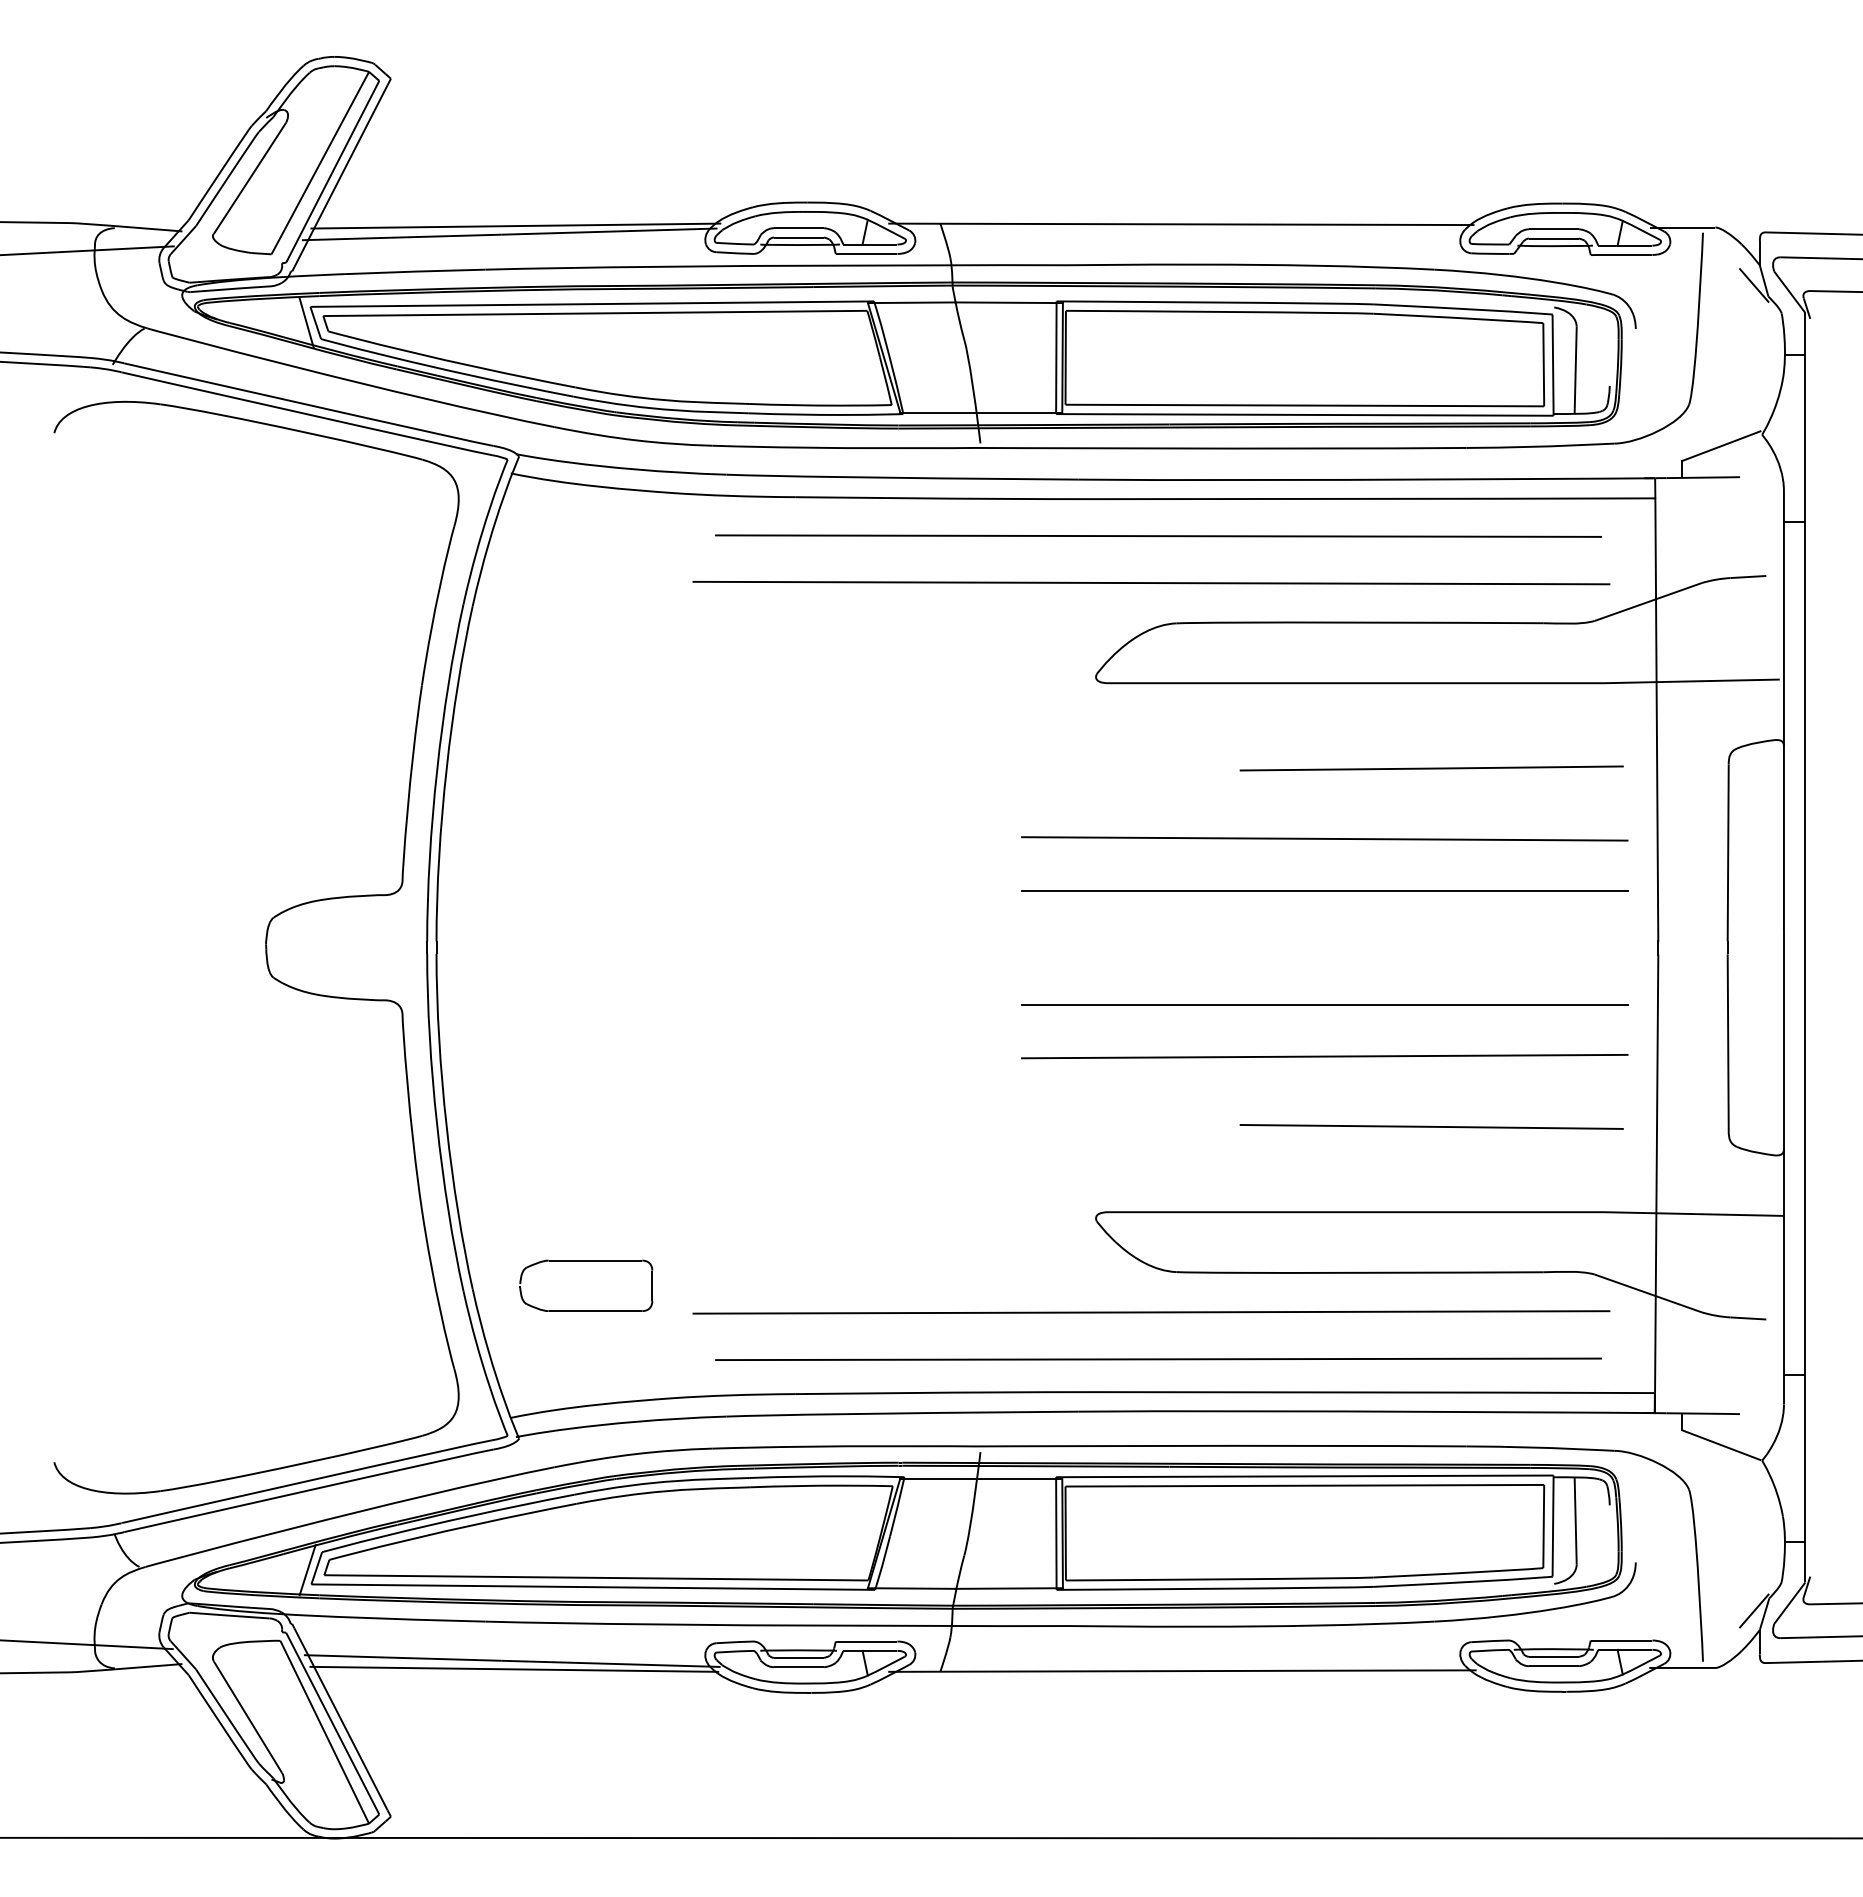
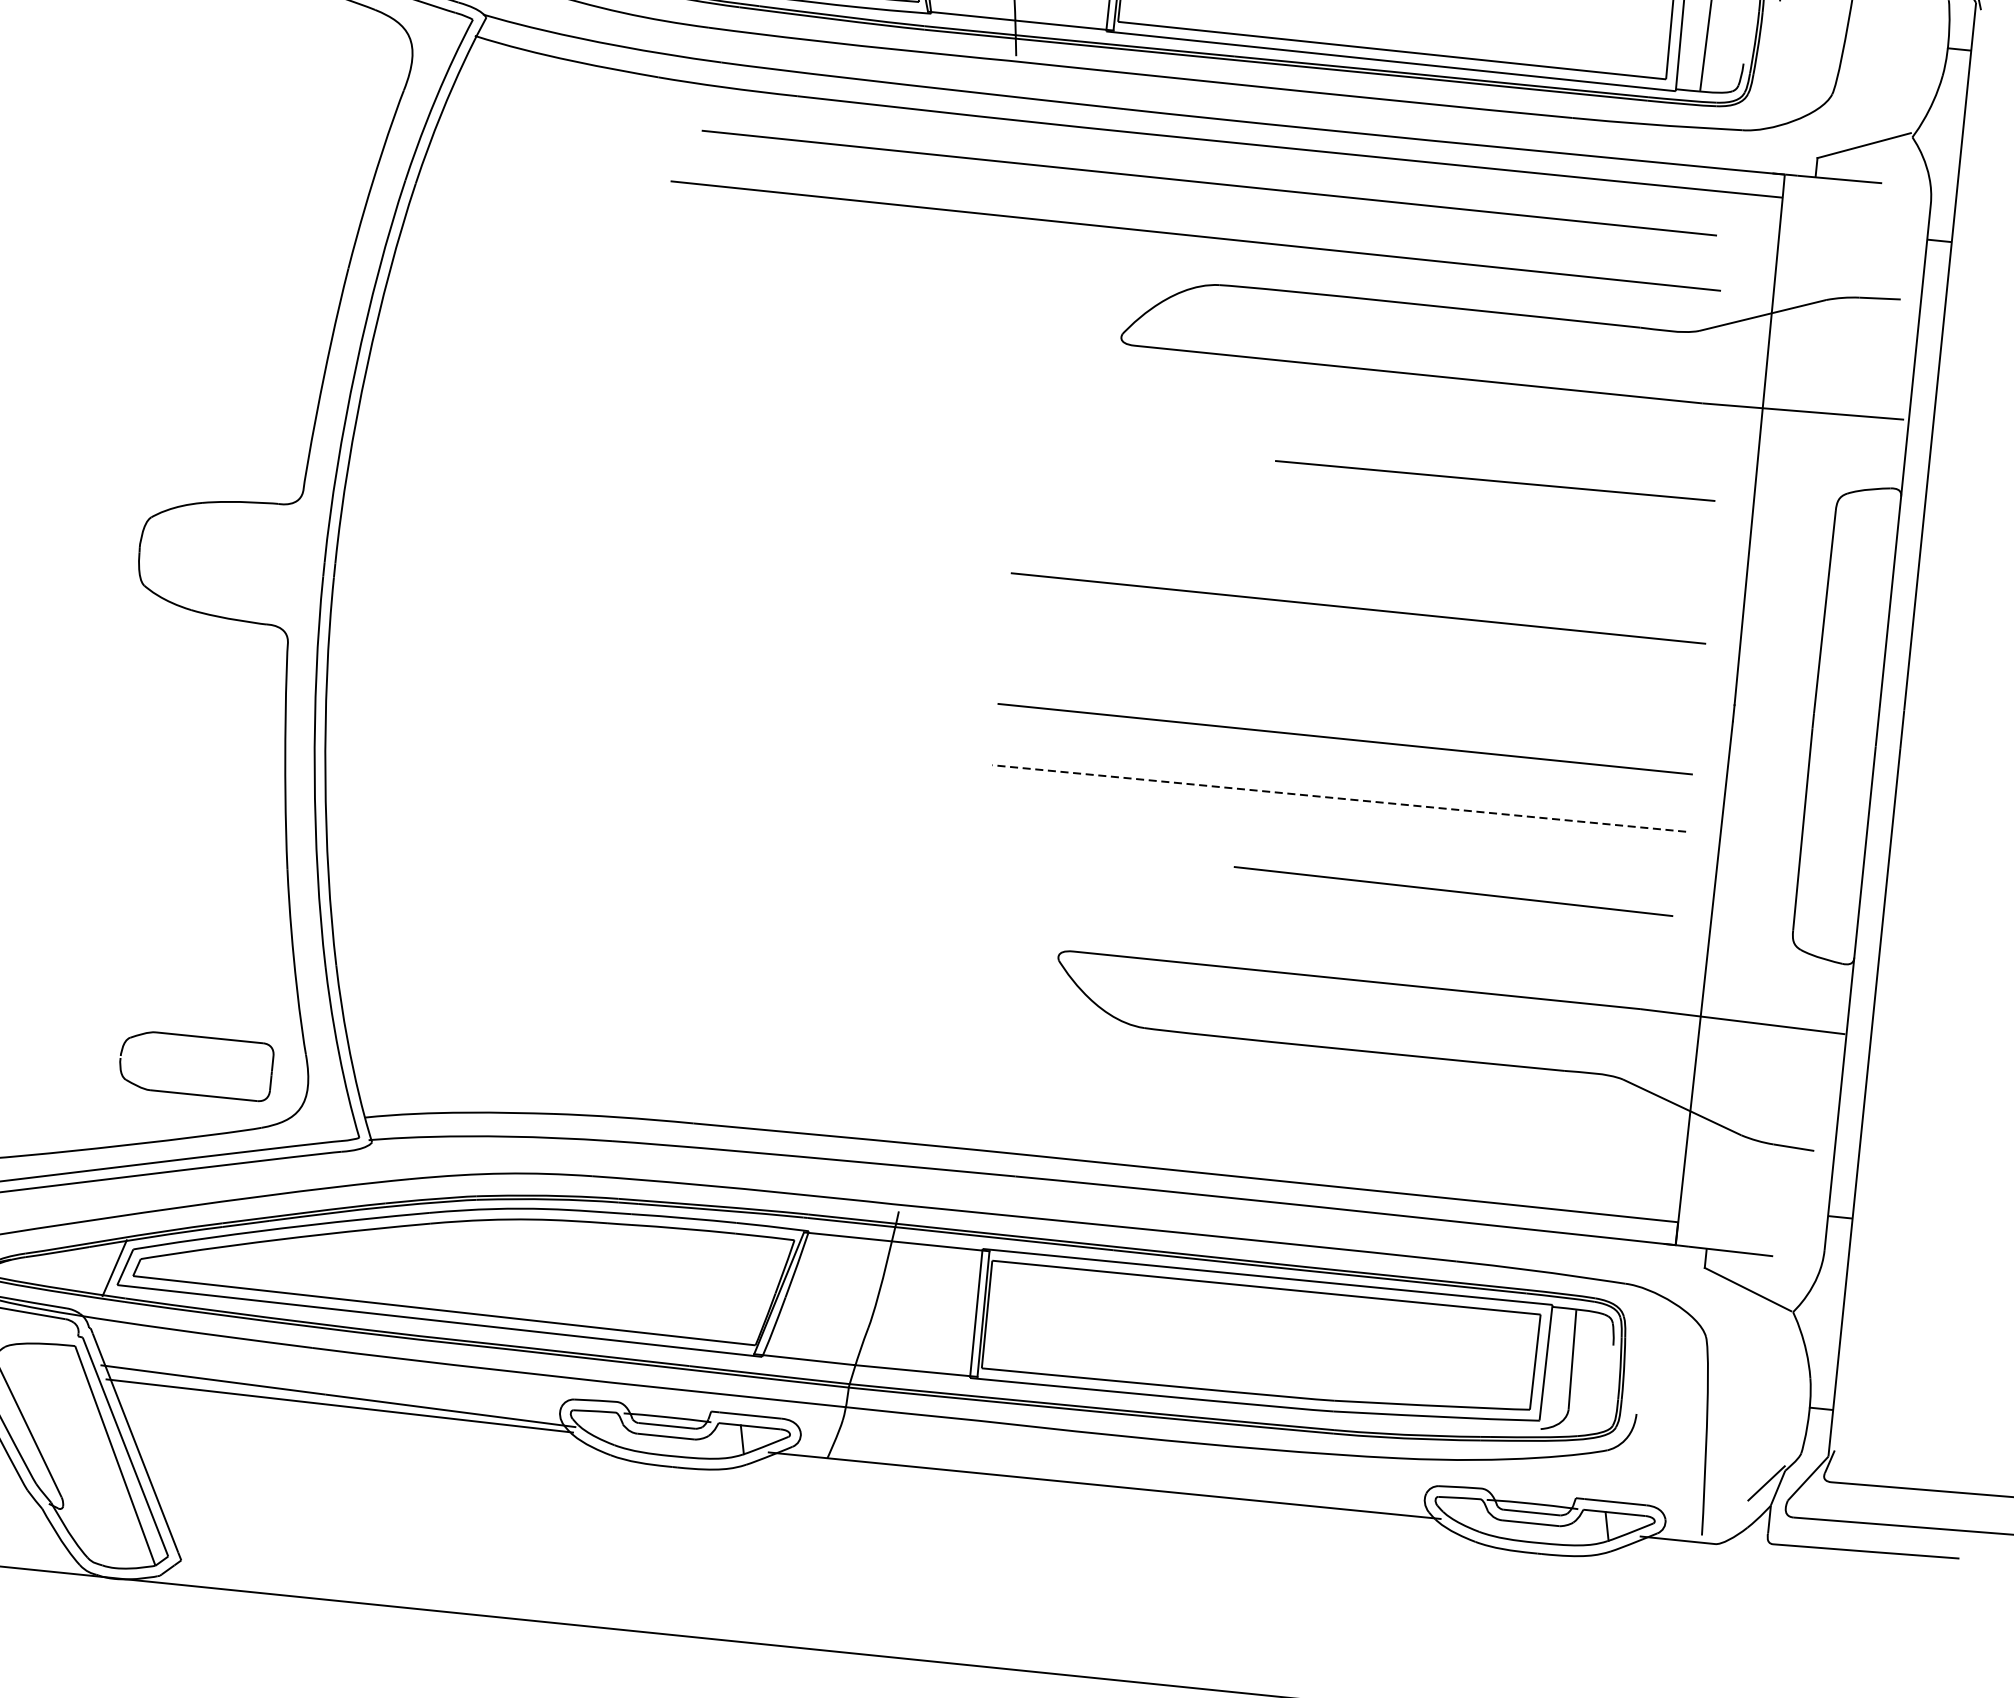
line: (1324, 838) -> (1364, 548), removed
line: (1324, 1056) -> (1338, 798), solid -> dashed
part: (586, 1261) -> (199, 1037), moved
line: (1151, 1312) -> (1110, 1071), removed
line: (1158, 1359) -> (1113, 1126), removed

